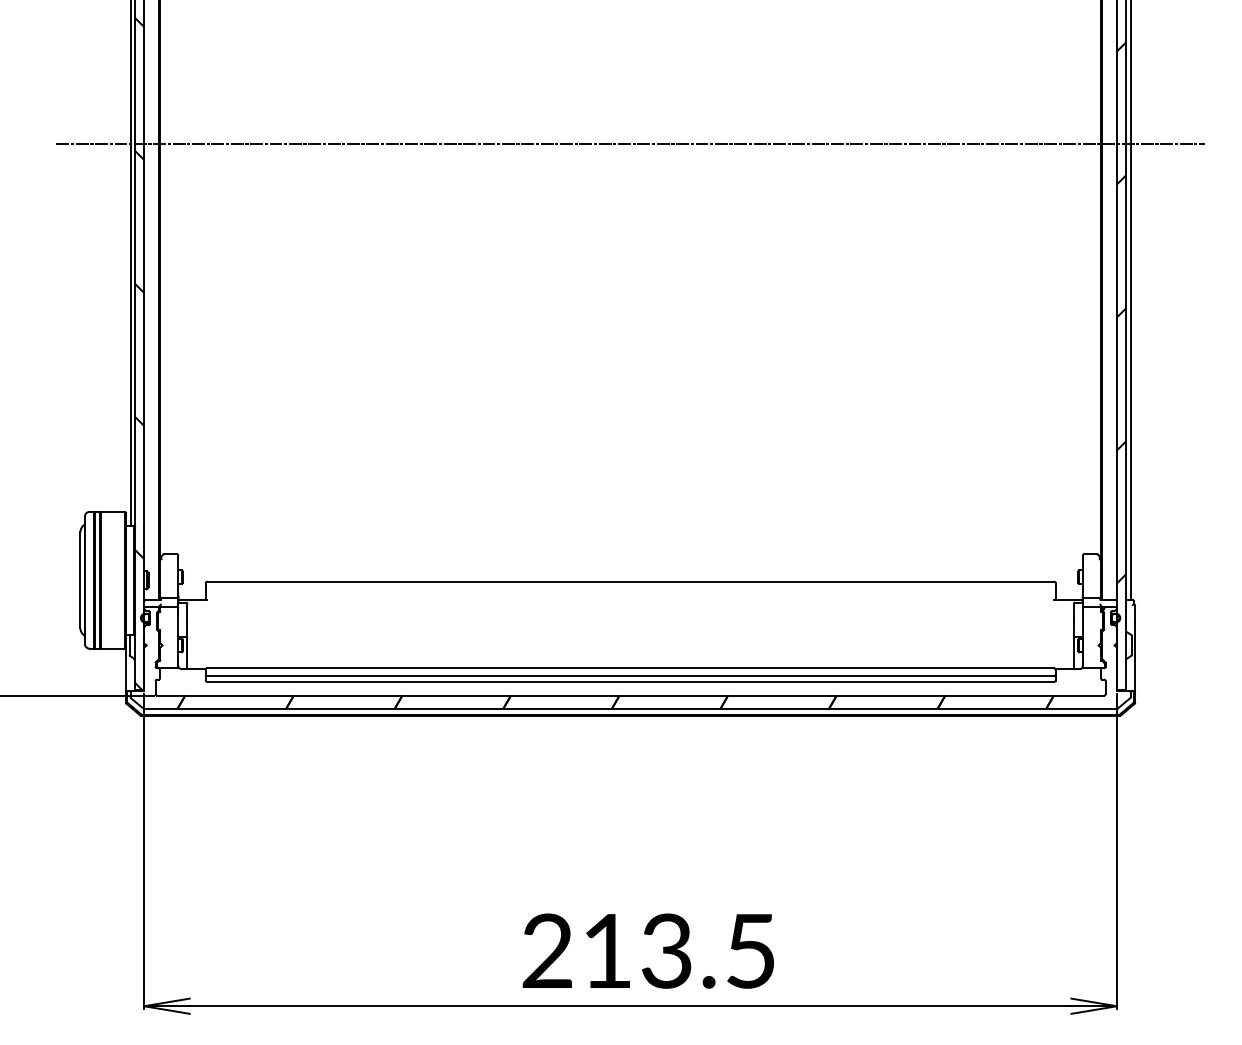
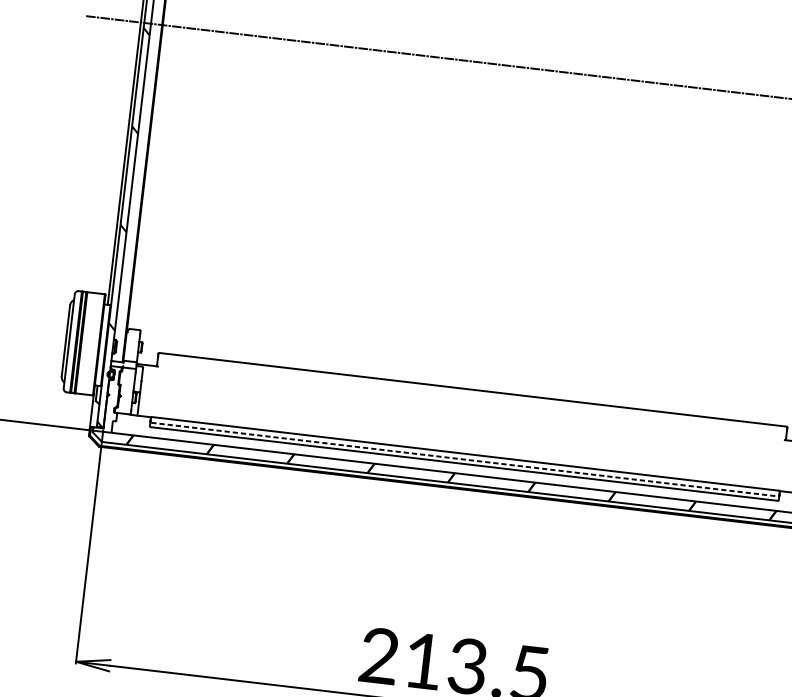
line: (630, 675) -> (464, 459), solid -> dashed

